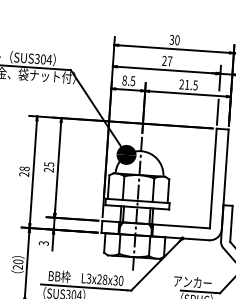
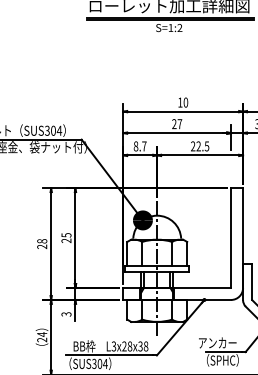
text: (172, 39) -> (180, 102), 30 -> 10
text: (133, 81) -> (144, 146), 8.5 -> 8.7
text: (187, 84) -> (198, 146), 21.5 -> 22.5
line: (218, 112) -> (231, 171), removed
text: (18, 261) -> (42, 334), 20 -> 24
text: (120, 280) -> (145, 346), L3x28x30 -> L3x28x38

